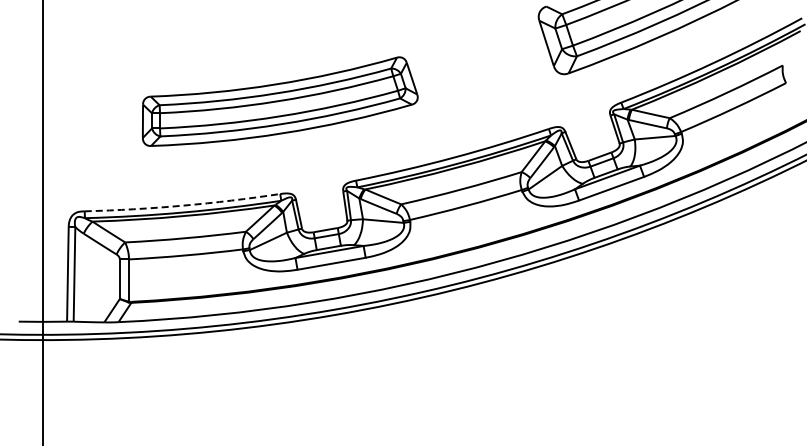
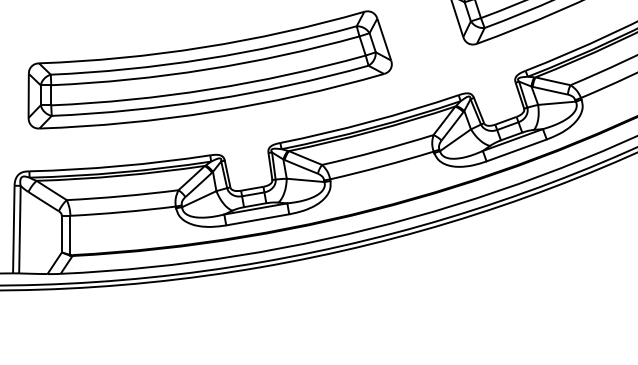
part: (280, 101) -> (210, 69), size x1.43
arc: (182, 205) -> (119, 165), dashed -> solid

